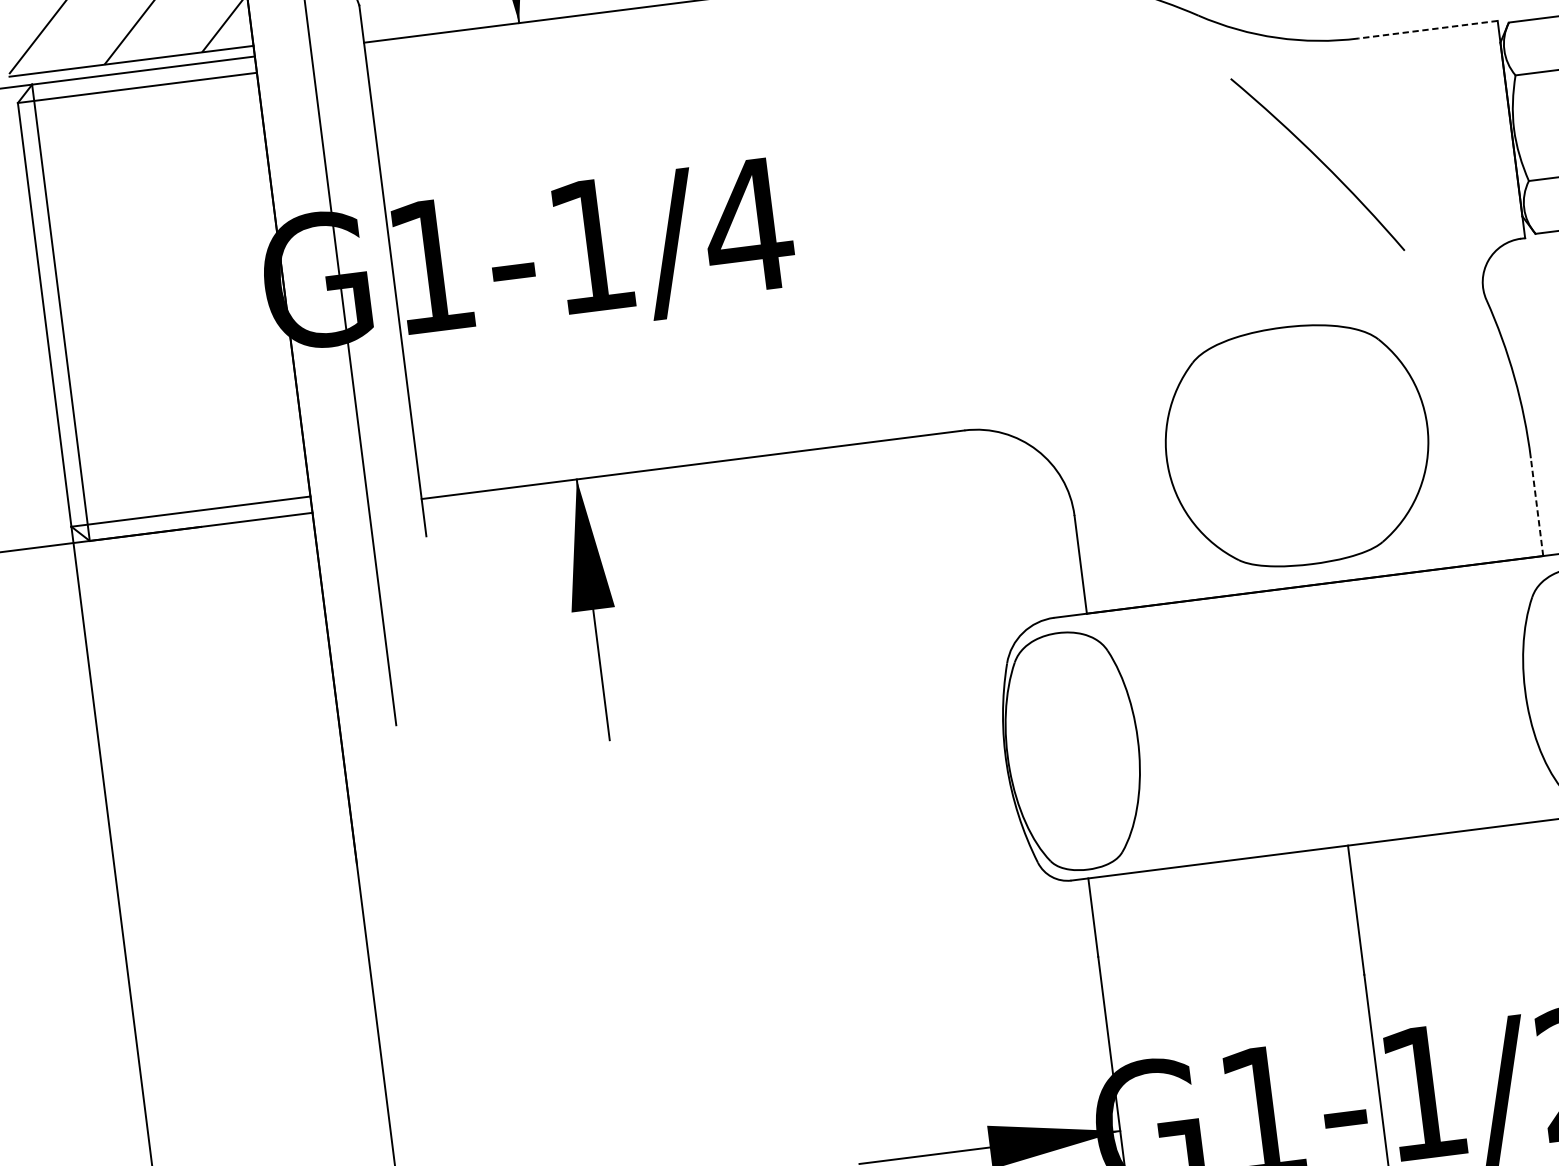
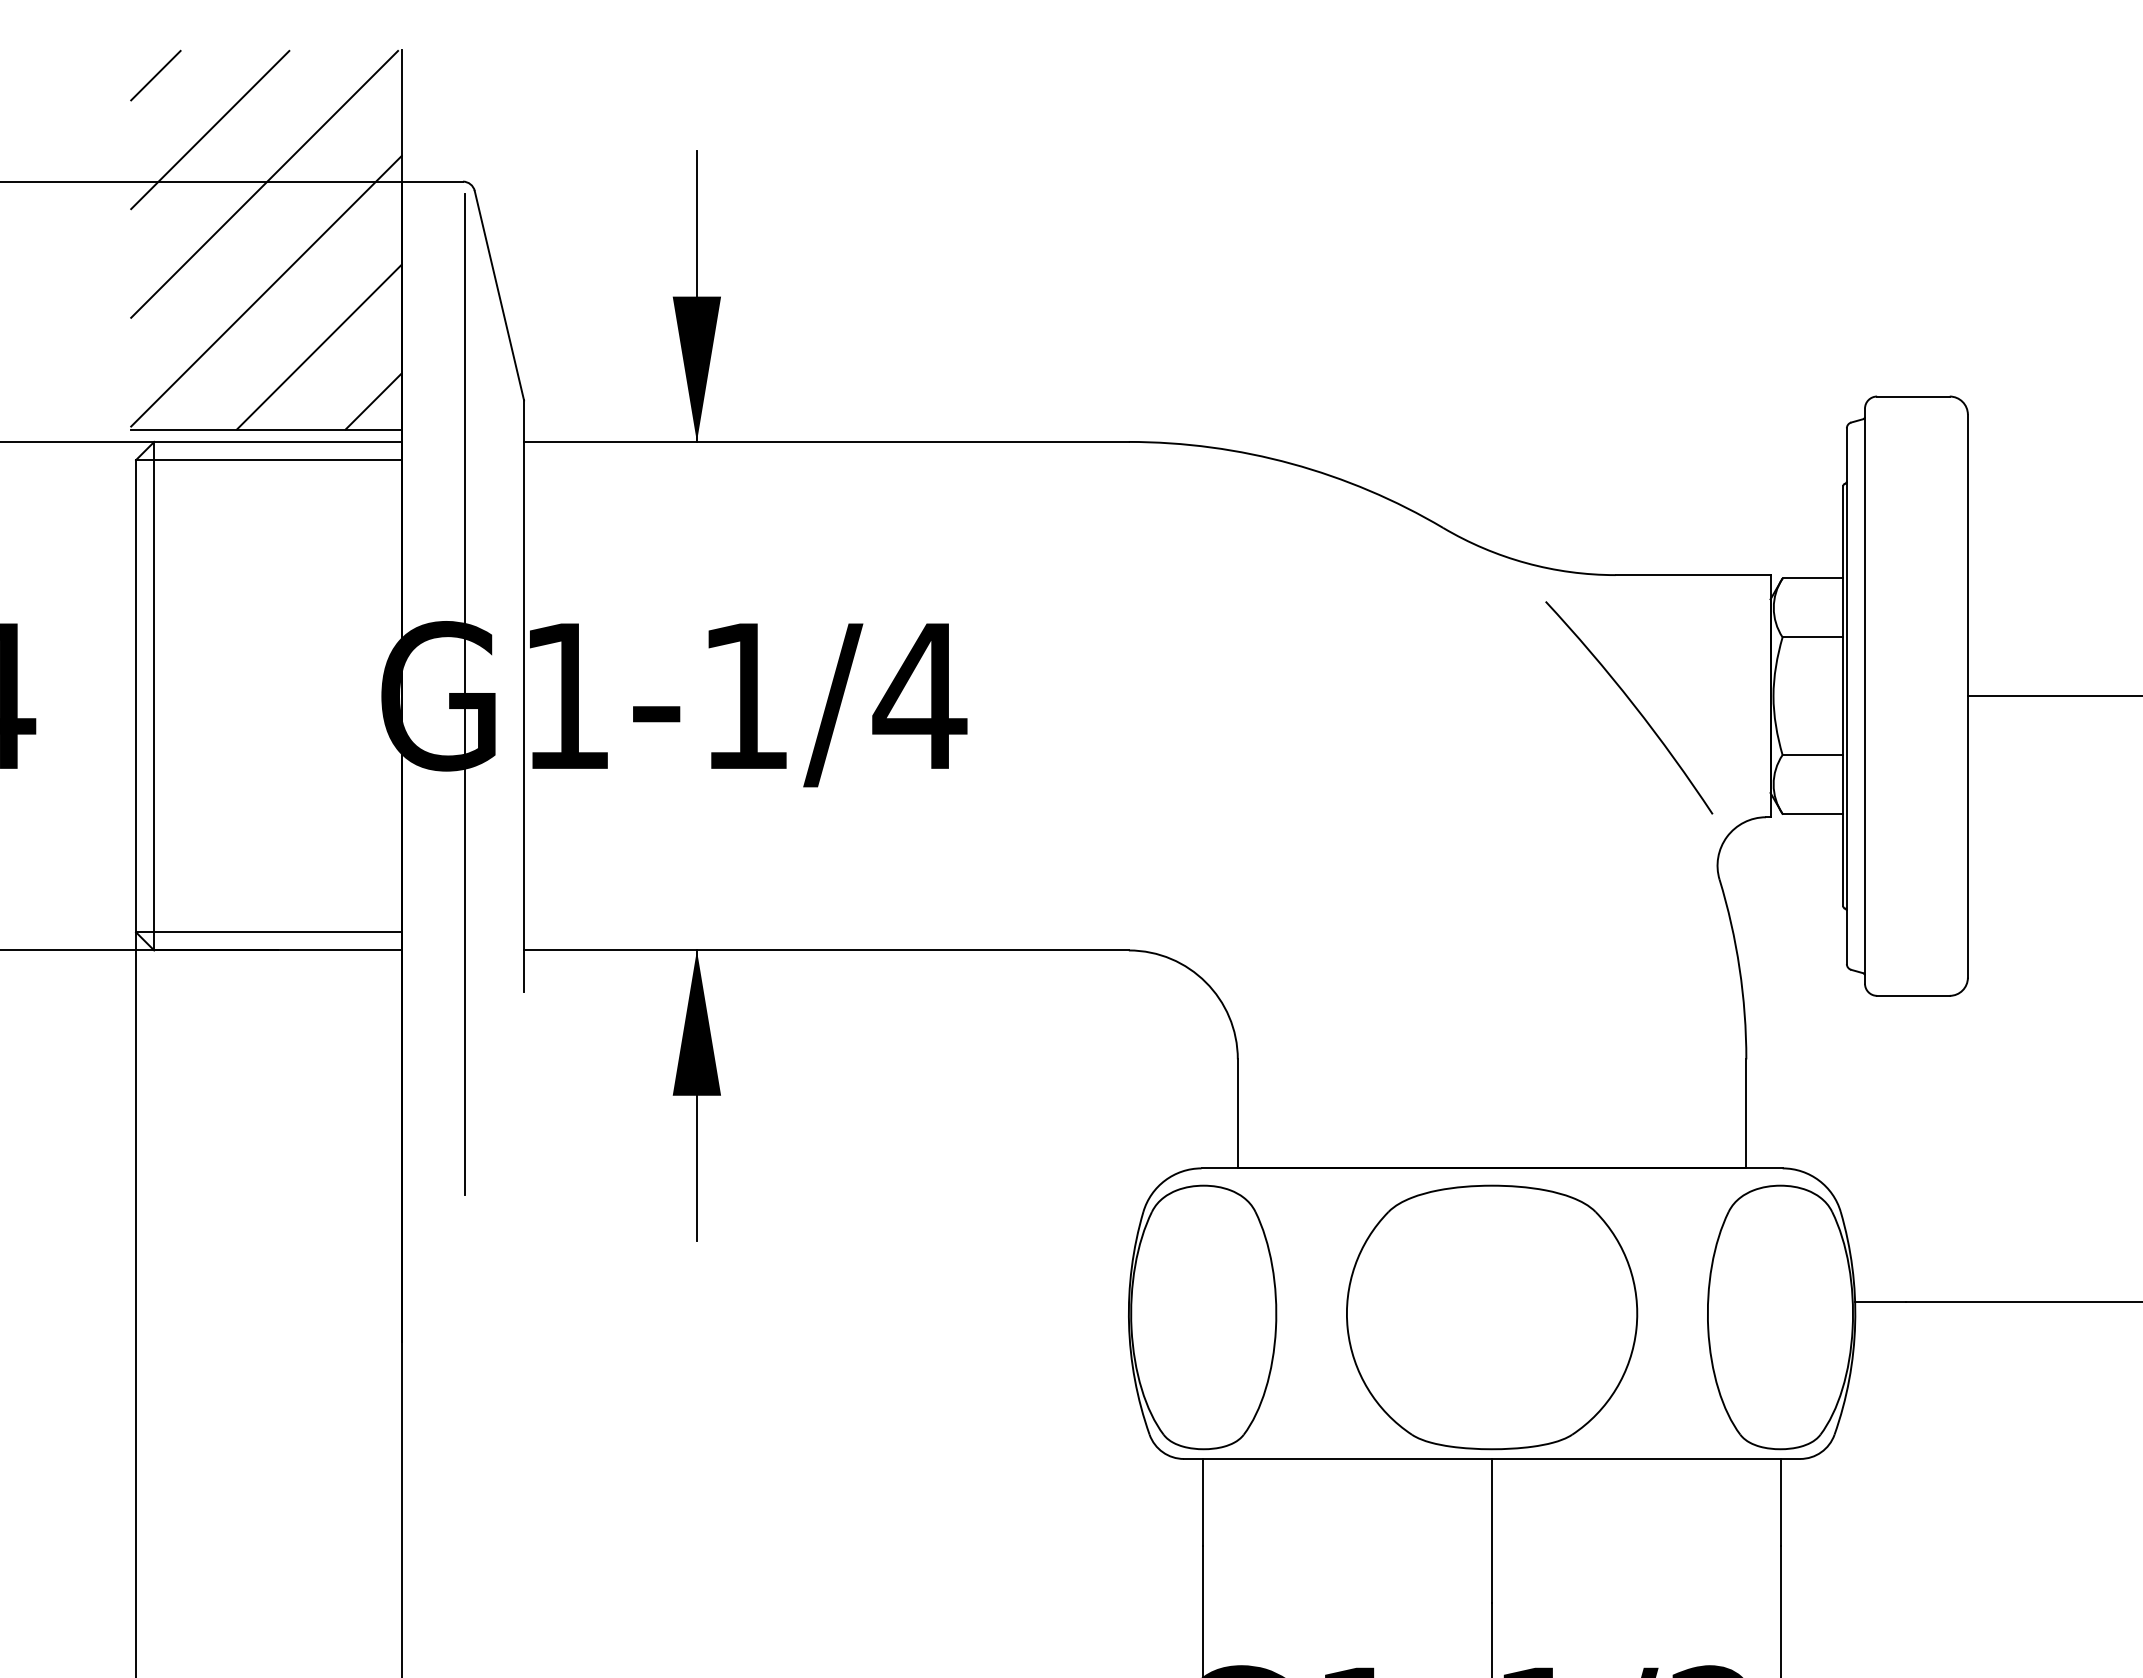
line: (1427, 30) -> (1692, 575), dashed -> solid
arc: (1321, 162) -> (1633, 706), moved
part: (1297, 445) -> (1492, 1317), moved
line: (1537, 506) -> (1746, 1113), dashed -> solid

